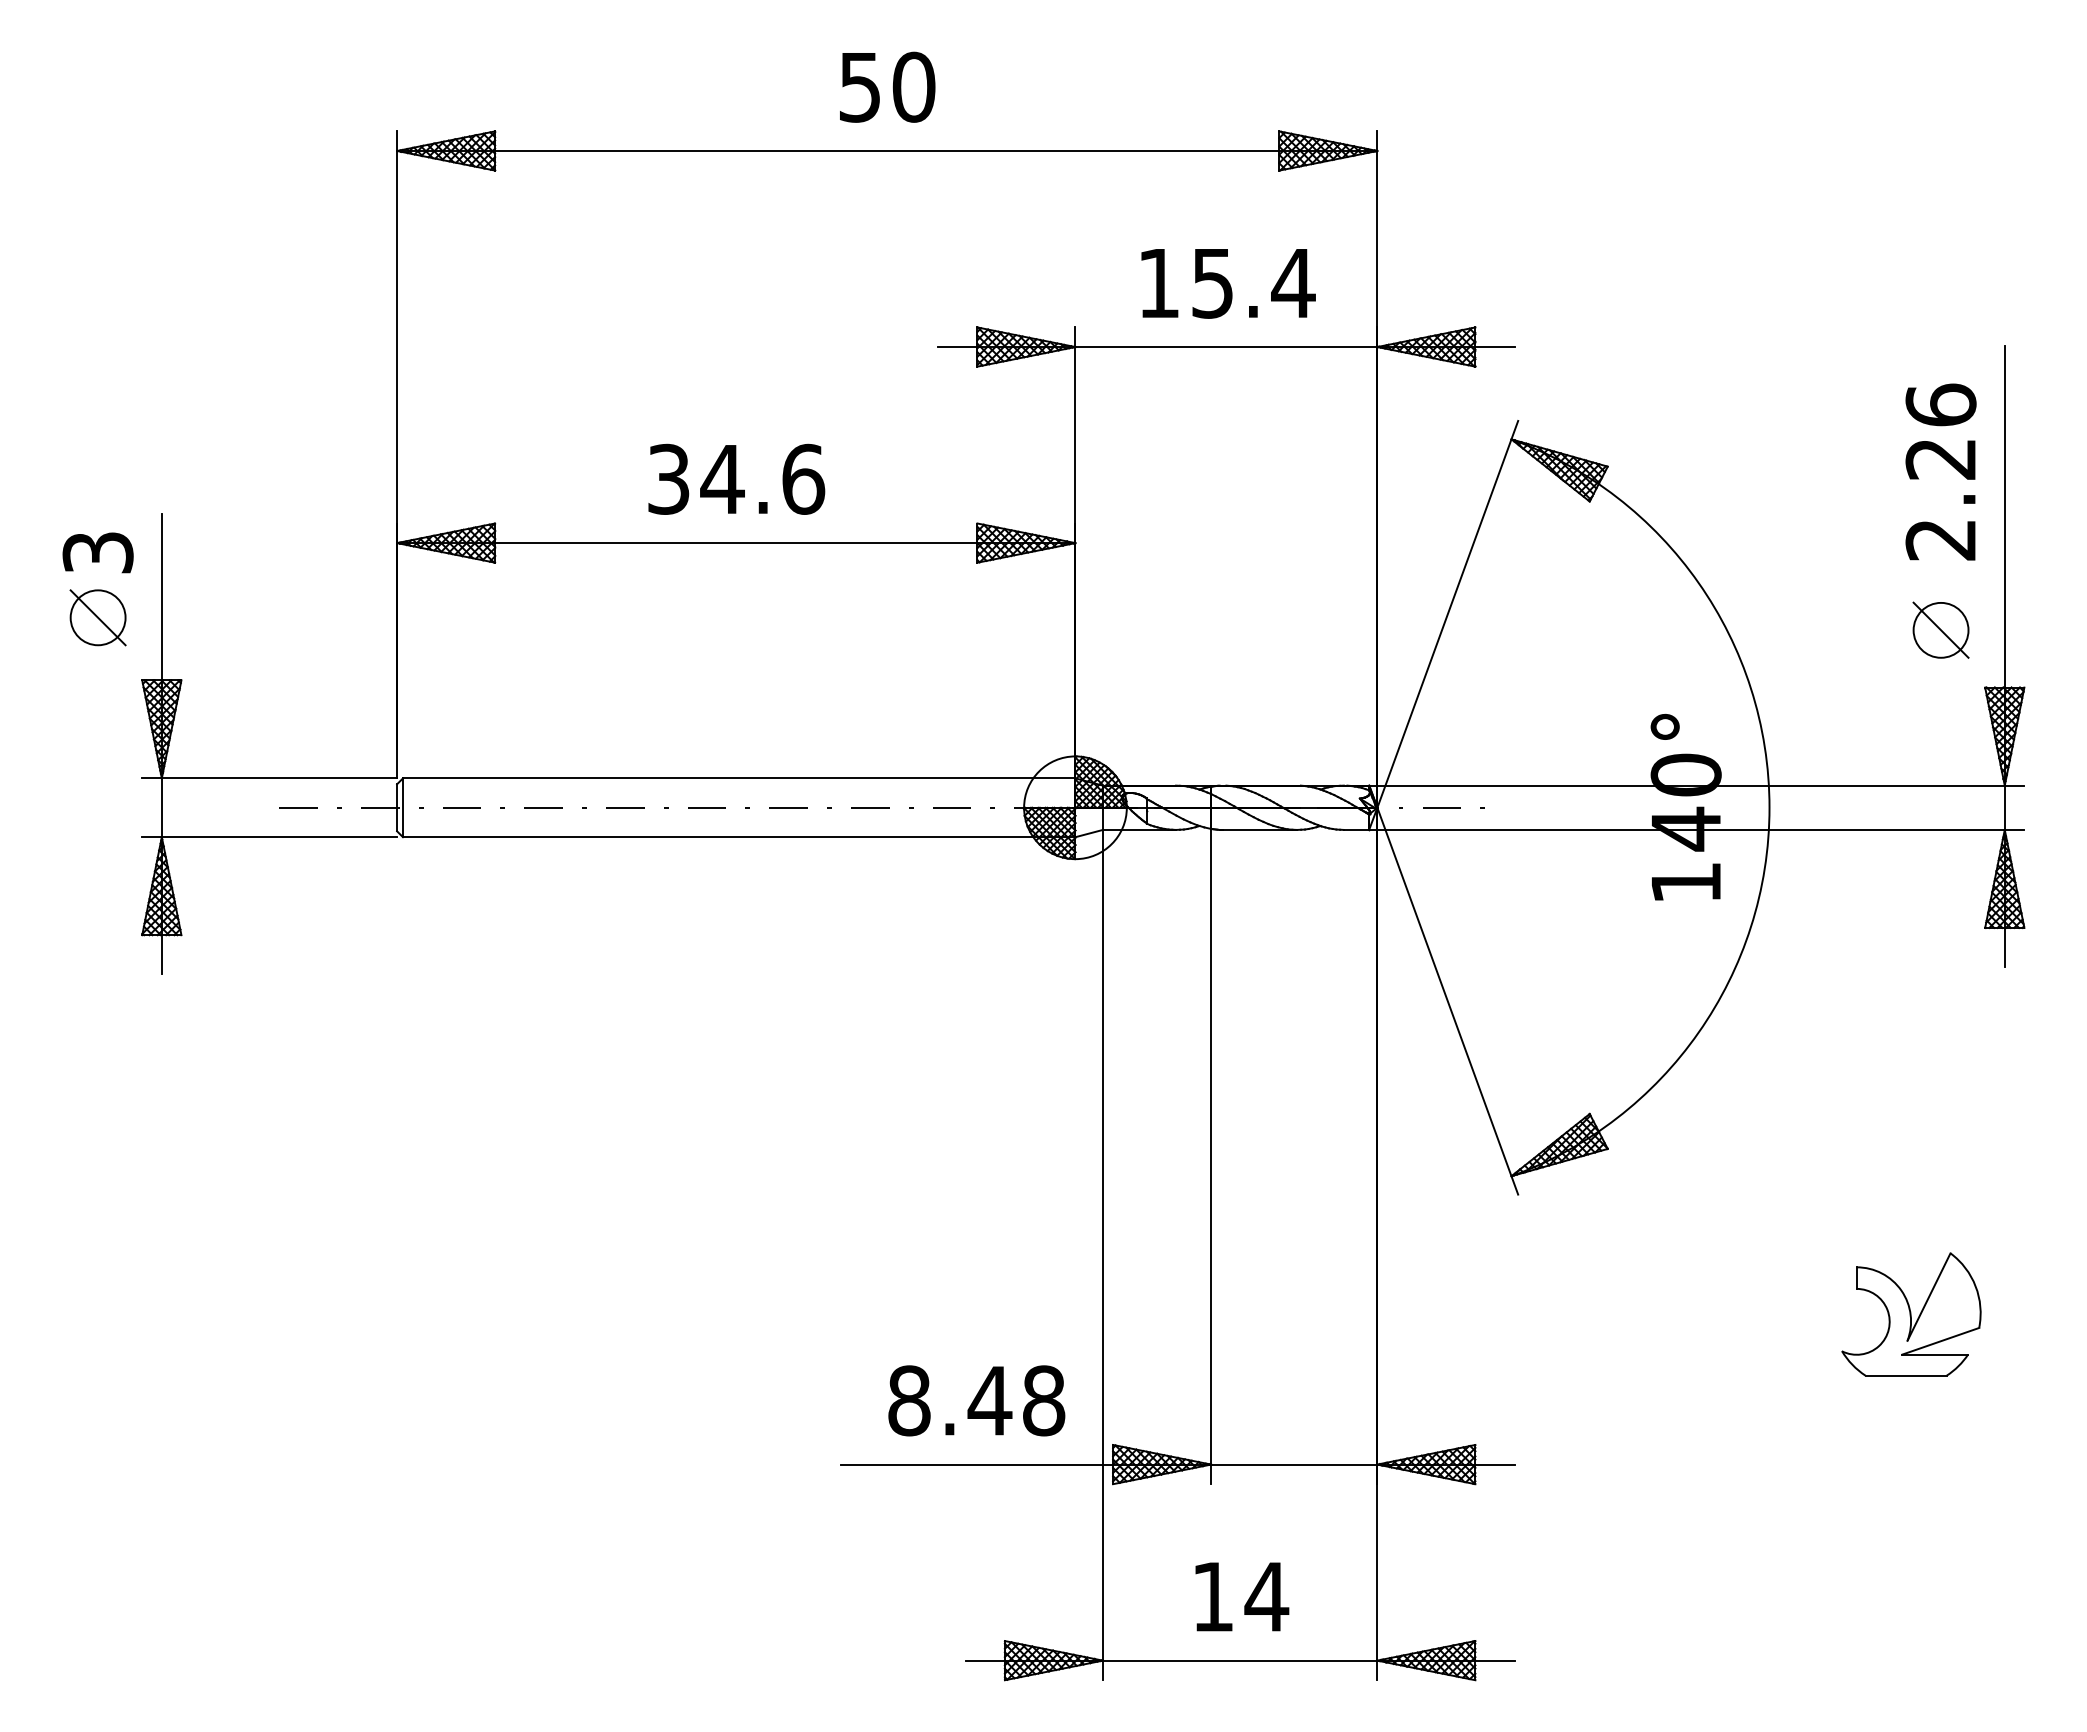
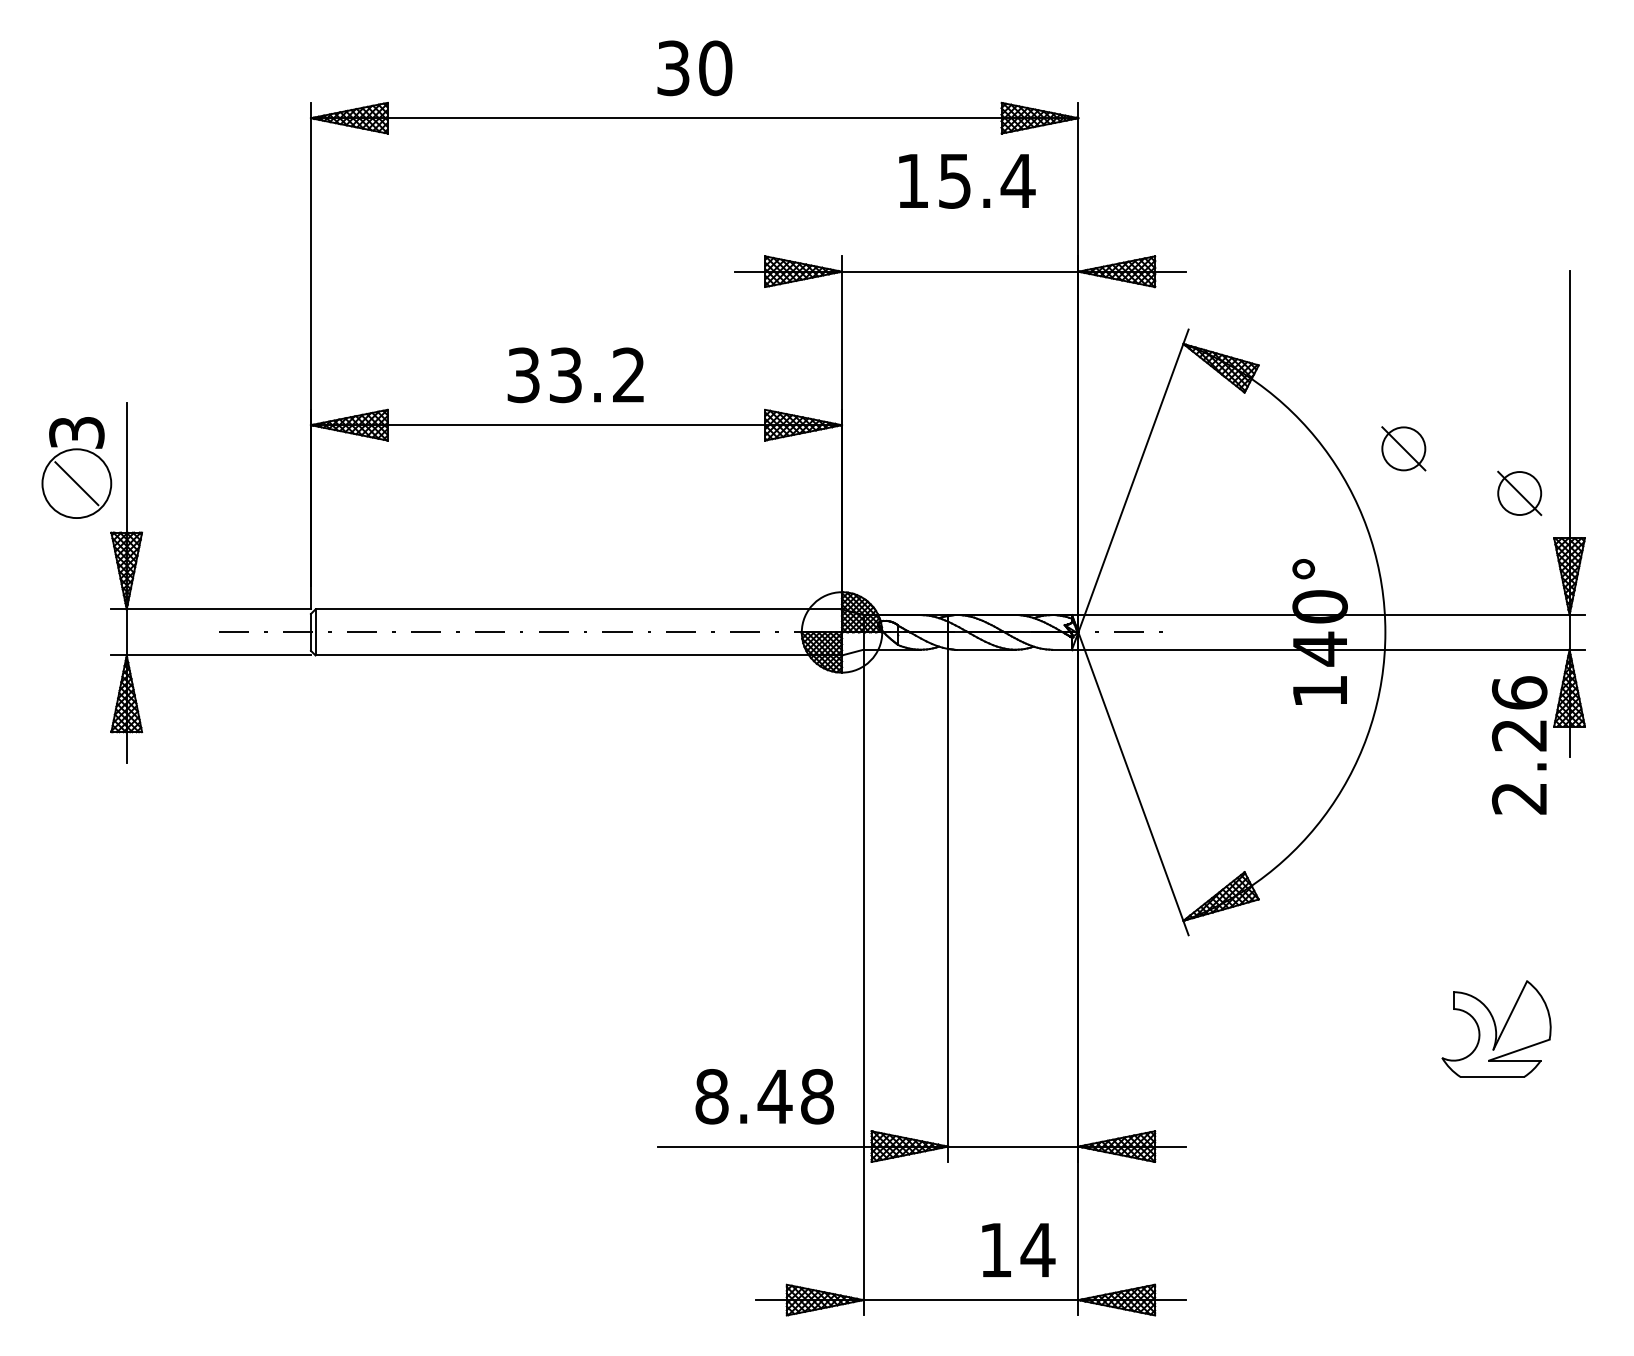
text: (860, 86) -> (673, 67), 50 -> 30
text: (1228, 283) -> (967, 181), moved
text: (1940, 471) -> (1519, 744), moved
text: (762, 478) -> (597, 374), 34.6 -> 33.2
part: (1792, 572) -> (1403, 448), added
circle: (97, 617) -> (76, 483), size x1.6
text: (1242, 1596) -> (1018, 1249), moved

